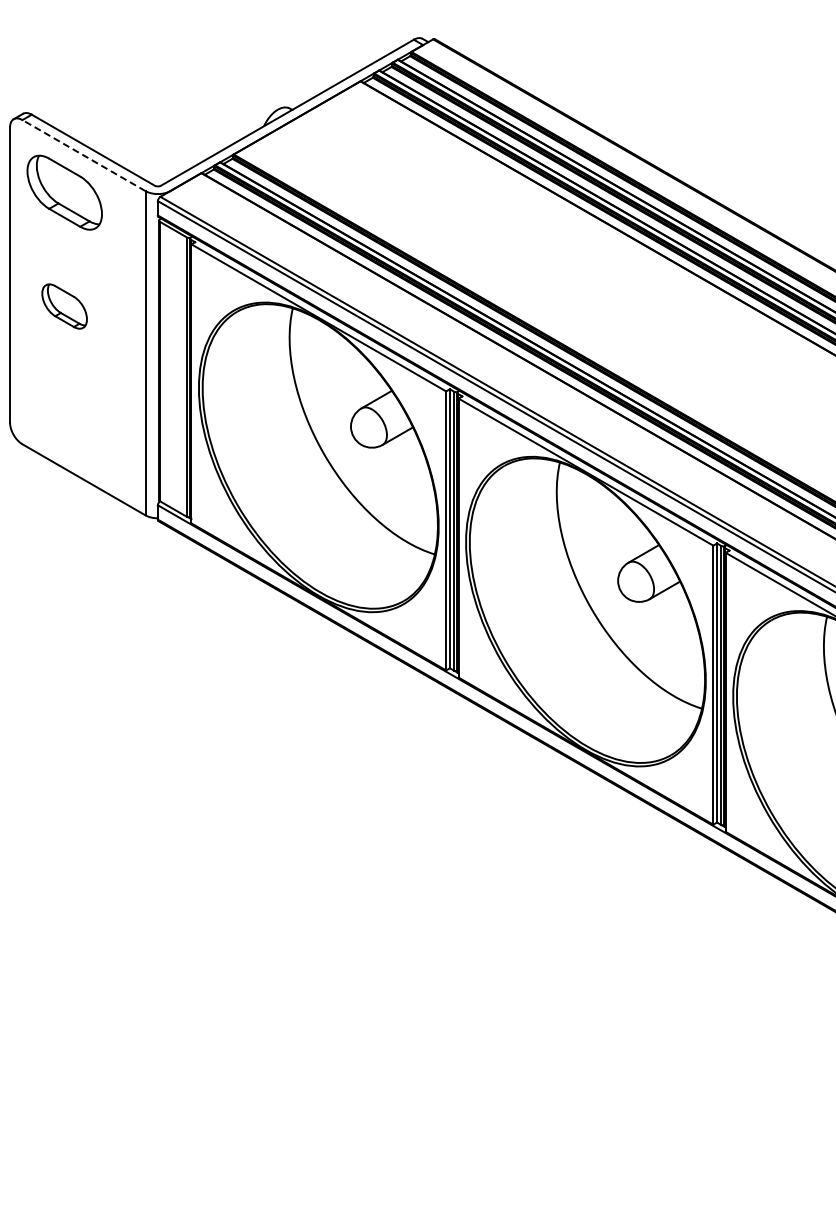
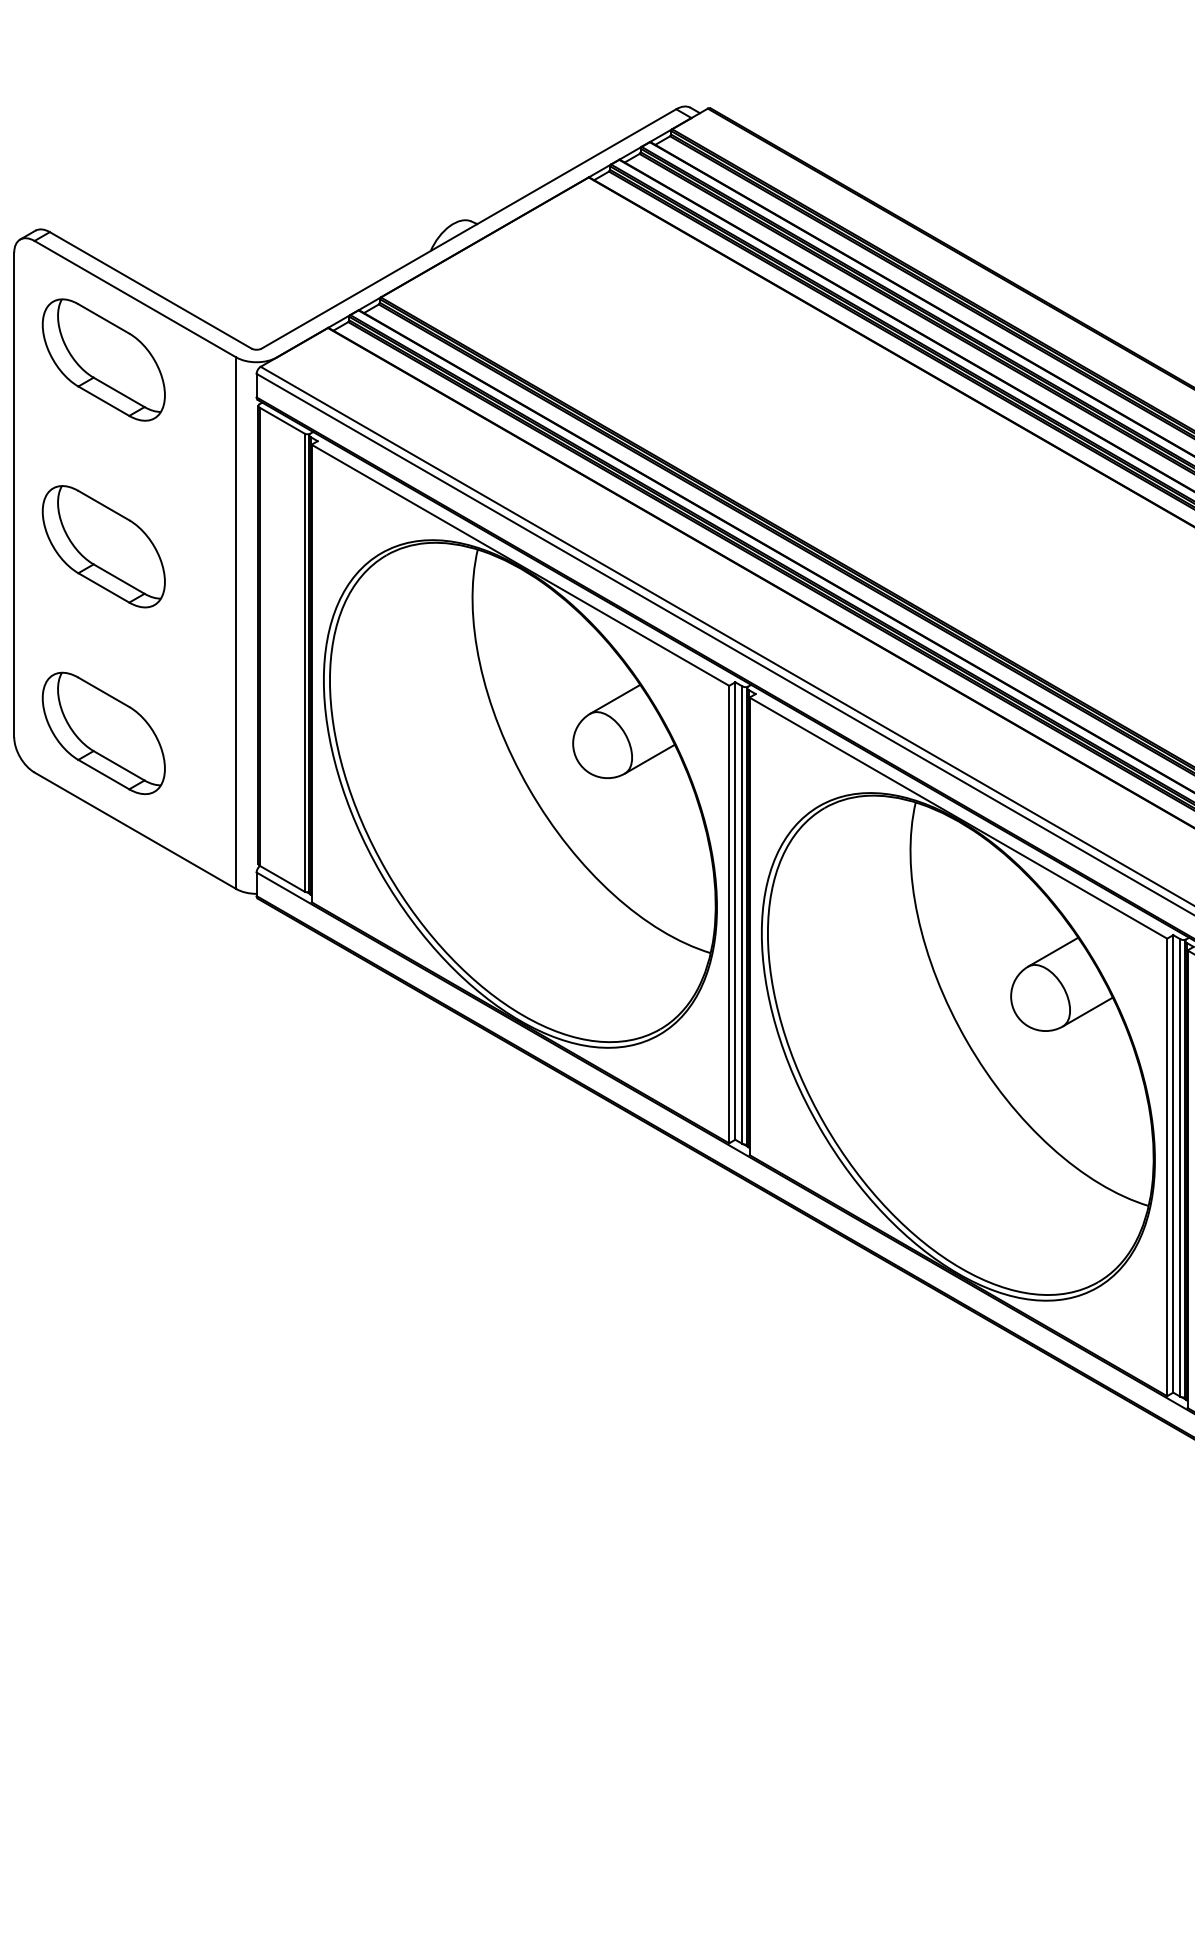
line: (83, 155) -> (134, 299), dashed -> solid
part: (64, 306) -> (103, 546), size x1.67
part: (64, 420) -> (103, 733), added

